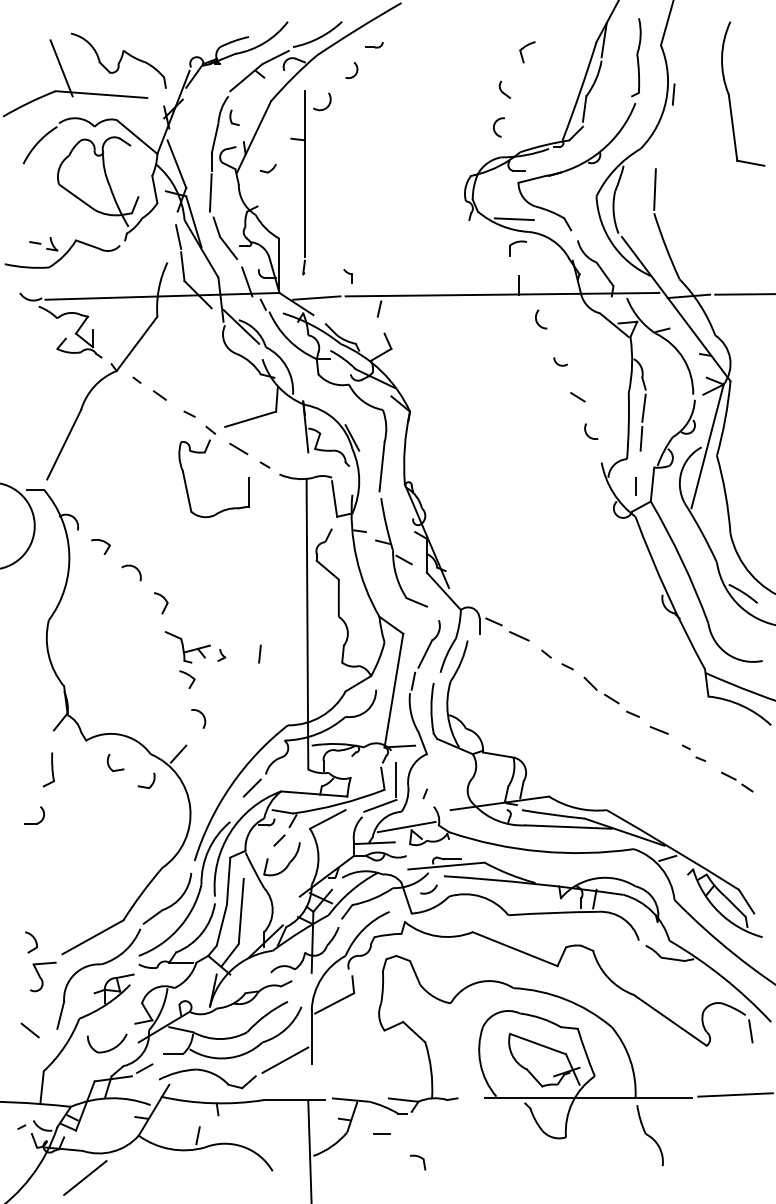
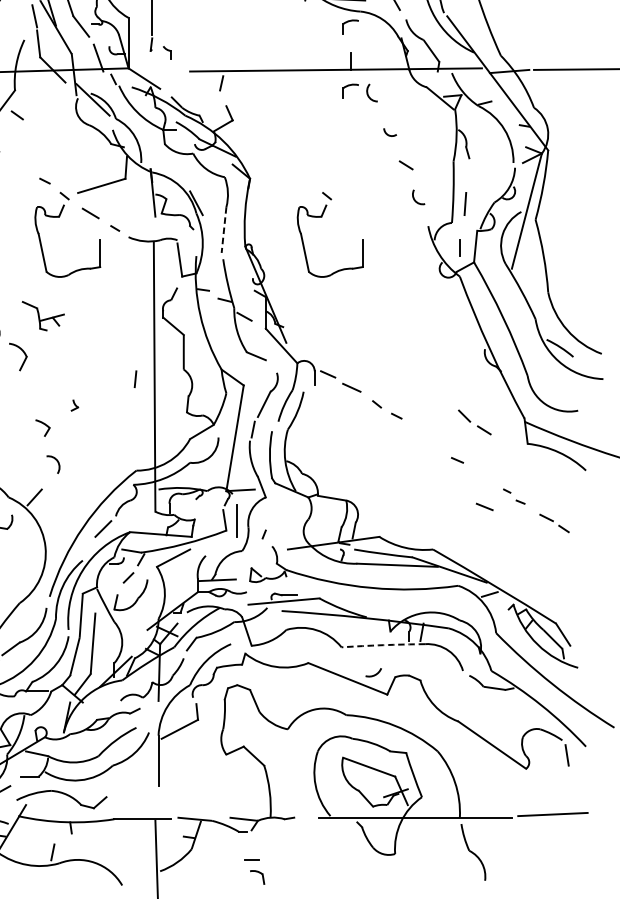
part: (347, 276) -> (166, 53), moved
line: (316, 297) -> (163, 72), removed
part: (518, 317) -> (350, 91), added
line: (159, 395) -> (16, 115), moved
line: (643, 407) -> (467, 174), removed
part: (487, 453) -> (322, 217), added
line: (382, 466) -> (224, 229), solid -> dashed
part: (161, 603) -> (18, 357), size x1.4
part: (187, 647) -> (43, 316), moved
line: (259, 653) -> (135, 378), moved
part: (601, 690) -> (474, 422), moved
line: (658, 730) -> (484, 507), moved
line: (380, 805) -> (222, 545), removed
line: (406, 826) -> (246, 564), removed
arc: (429, 891) -> (374, 674), moved
arc: (553, 912) -> (383, 644), solid -> dashed
line: (285, 1059) -> (134, 781), removed
line: (381, 1133) -> (251, 859), moved

